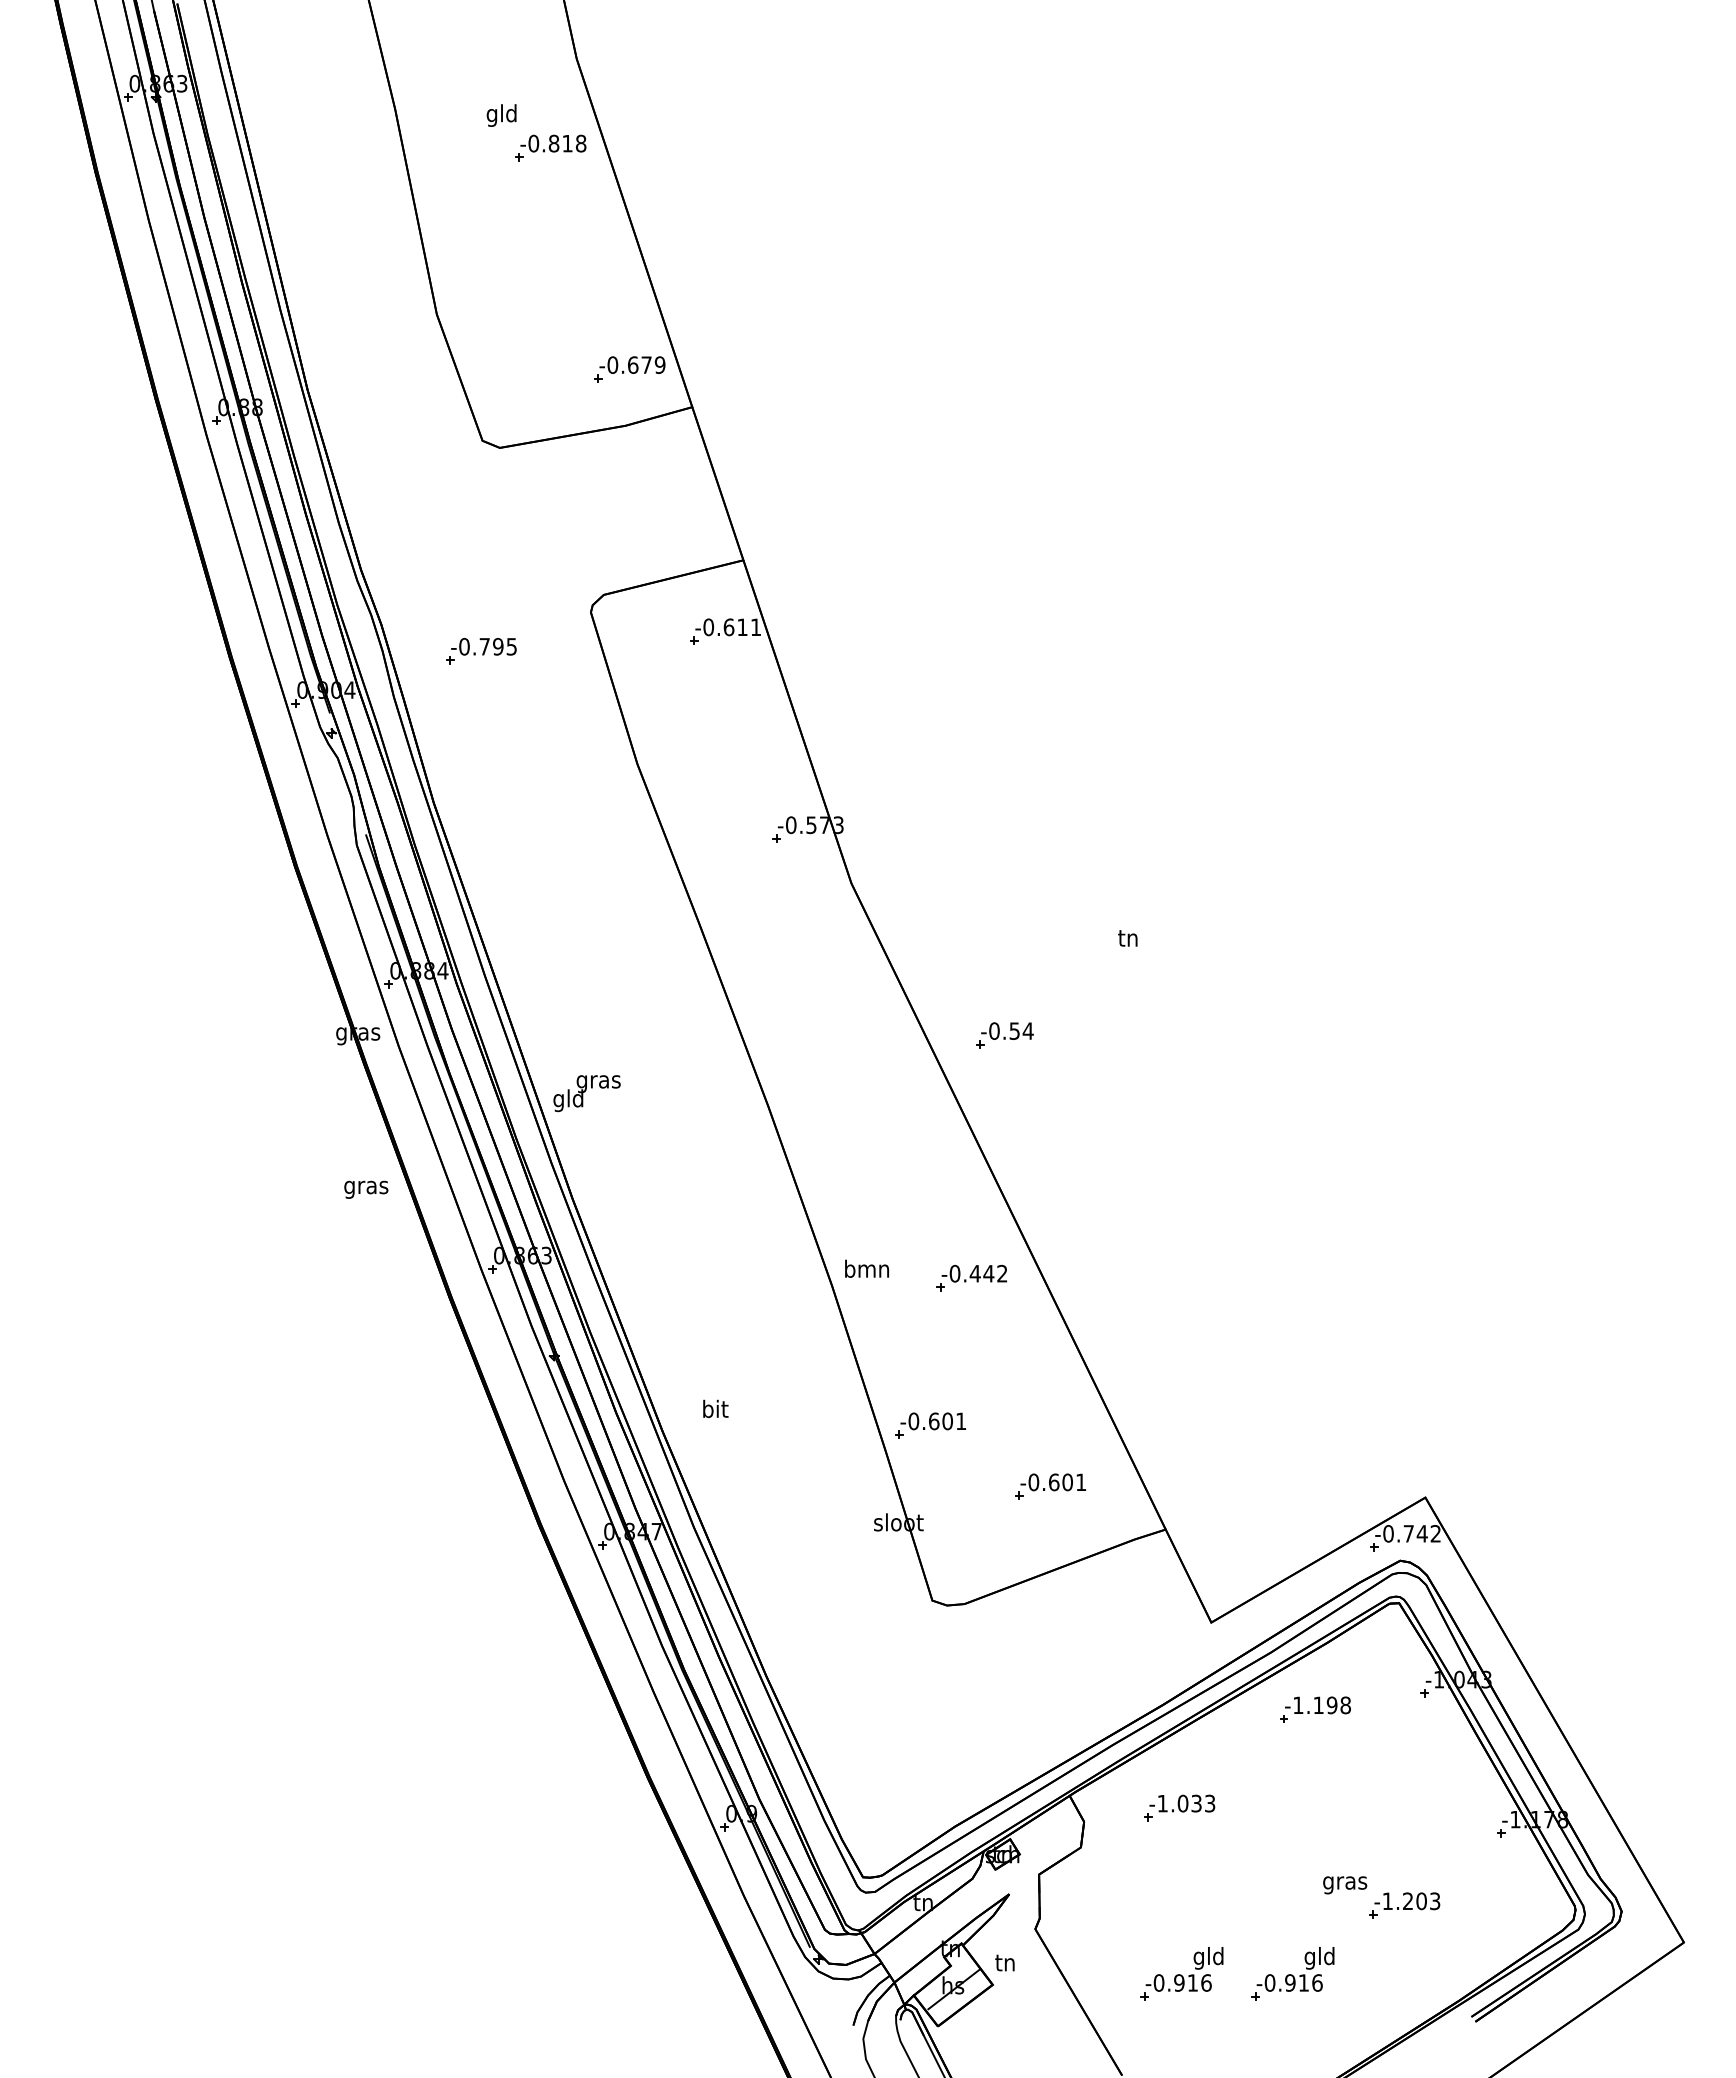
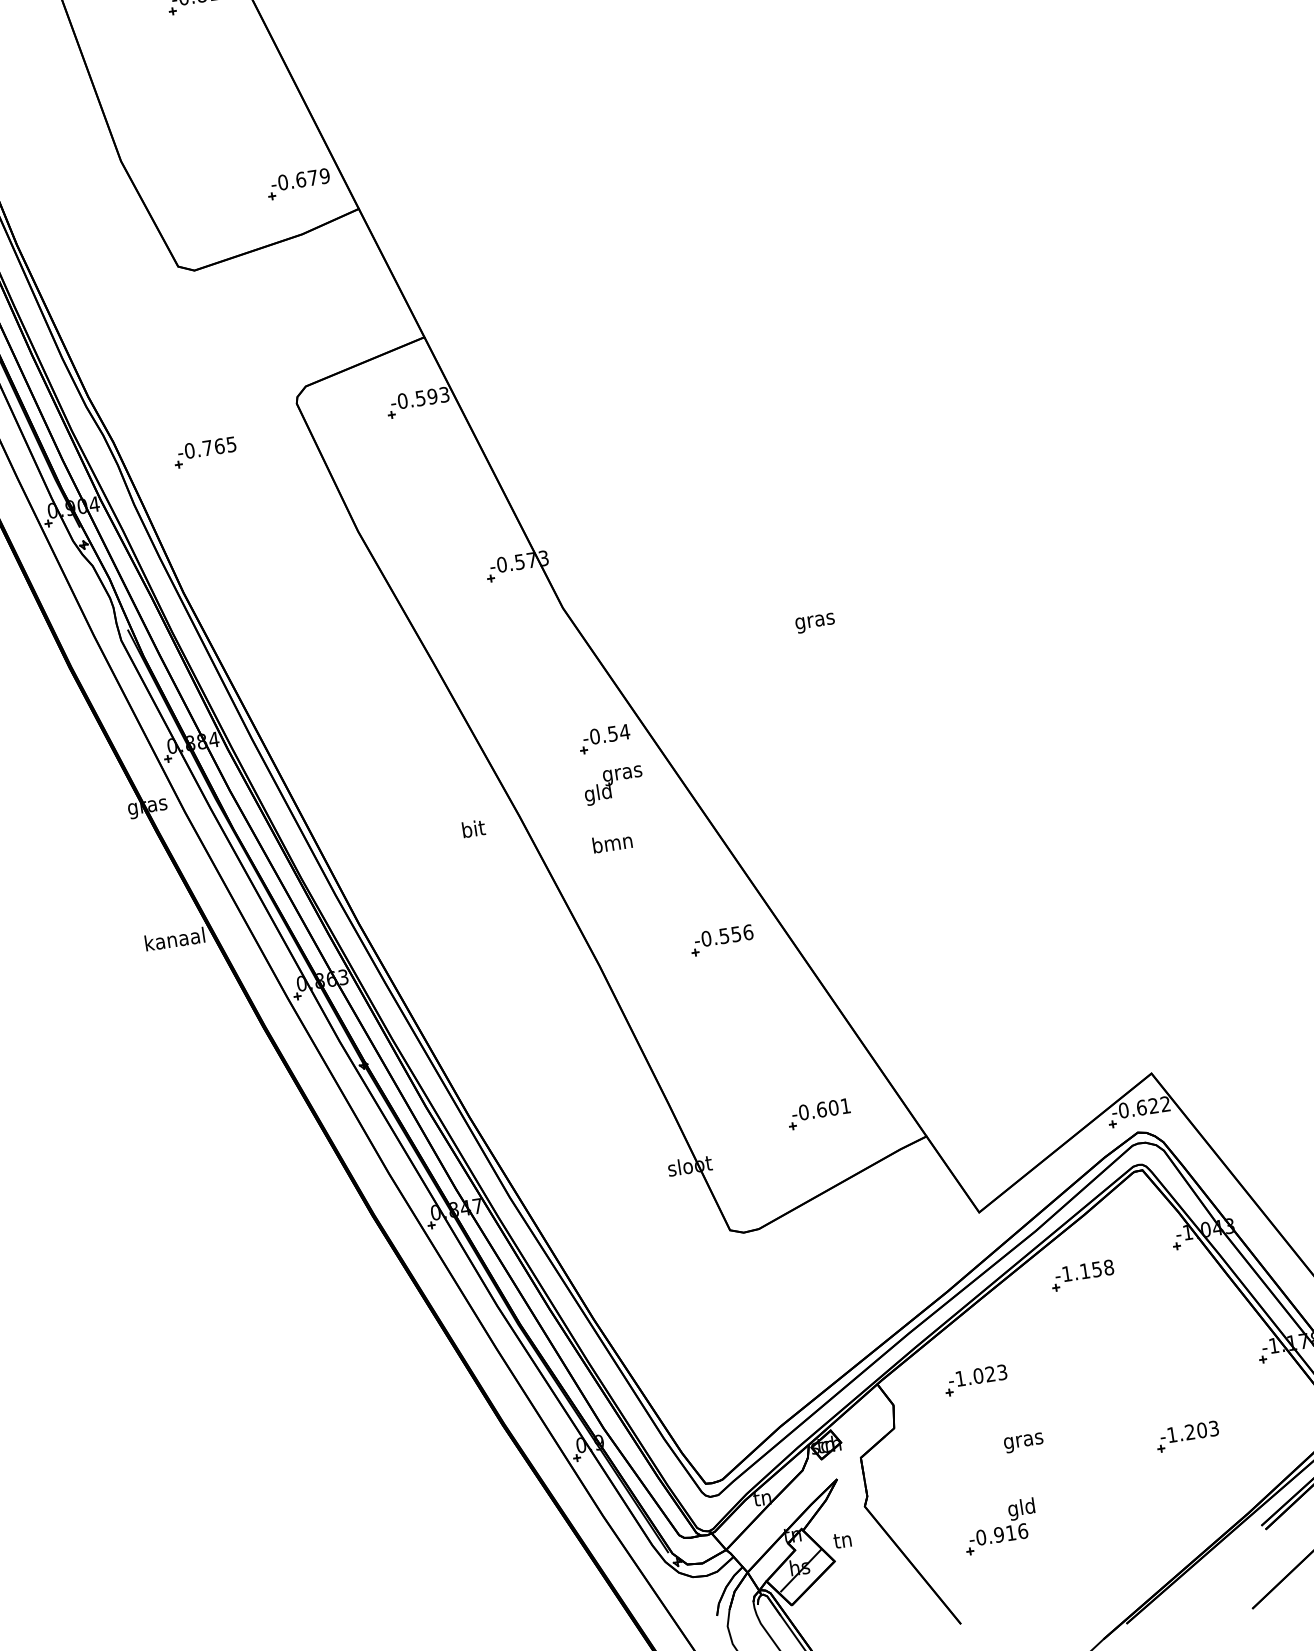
text: (742, 627) -> (432, 396), -0.611 -> -0.593
text: (498, 646) -> (219, 446), -0.795 -> -0.765
text: (1128, 940) -> (815, 621), tn -> gras
part: (1004, 1035) -> (604, 739), moved
text: (586, 1093) -> (613, 785), moved
text: (365, 1187) -> (174, 941), gras -> kanaal
text: (866, 1268) -> (611, 842), moved
text: (988, 1273) -> (735, 934), -0.442 -> -0.556
text: (715, 1408) -> (473, 828), moved
part: (930, 1425) -> (705, 1075), removed
text: (1415, 1533) -> (1147, 1106), -0.742 -> -0.622
text: (1331, 1704) -> (1096, 1268), -1.198 -> -1.158
text: (1196, 1803) -> (990, 1374), -1.033 -> -1.023
text: (1345, 1885) -> (1024, 1443), moved
part: (1292, 1973) -> (1097, 1511), removed

